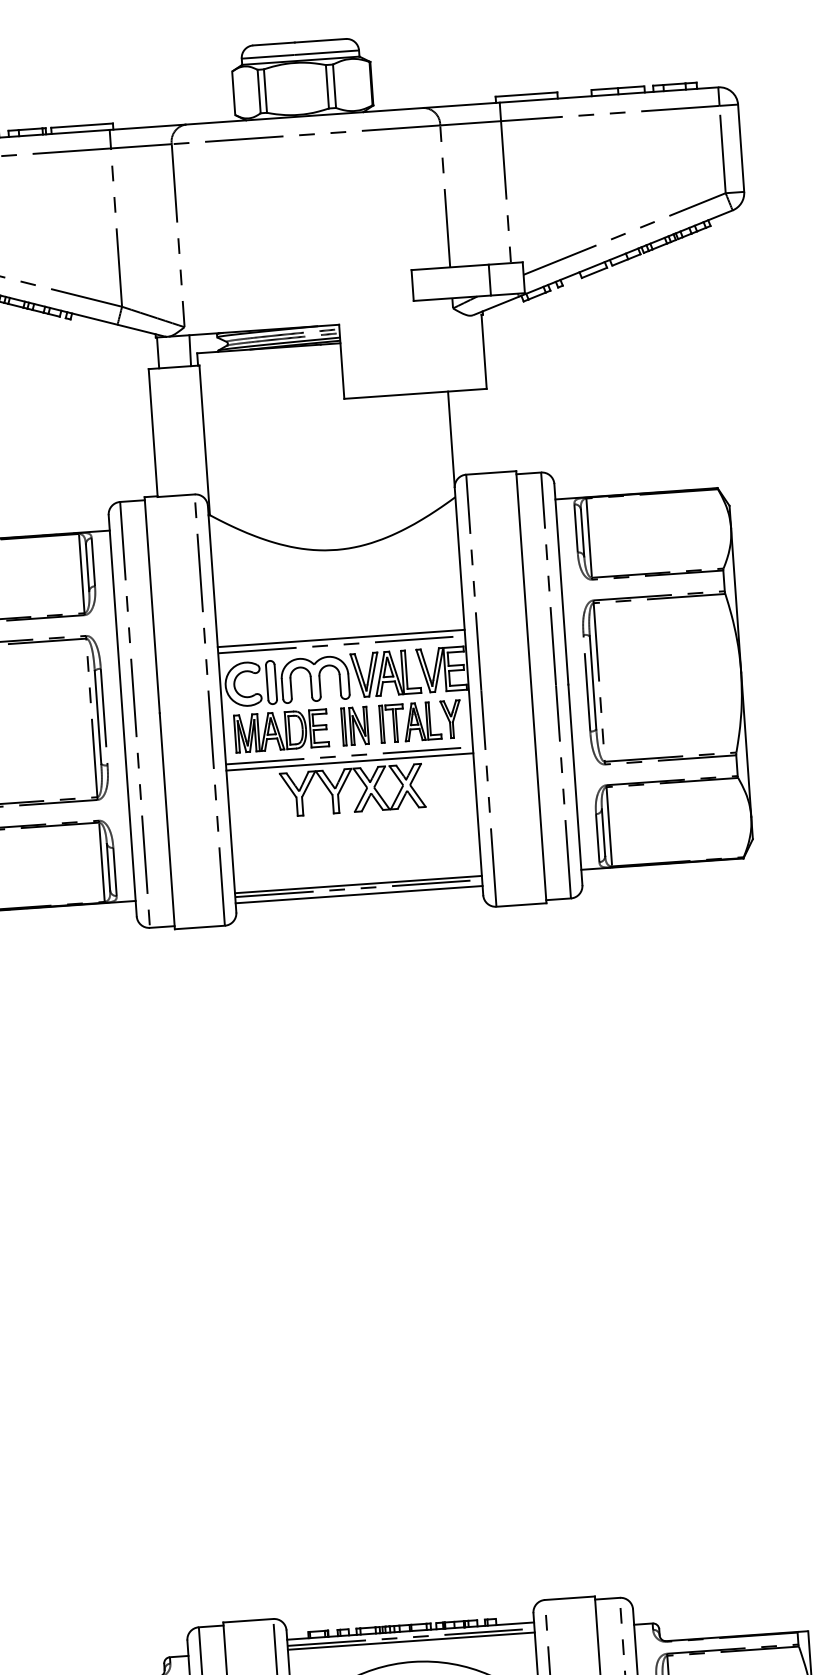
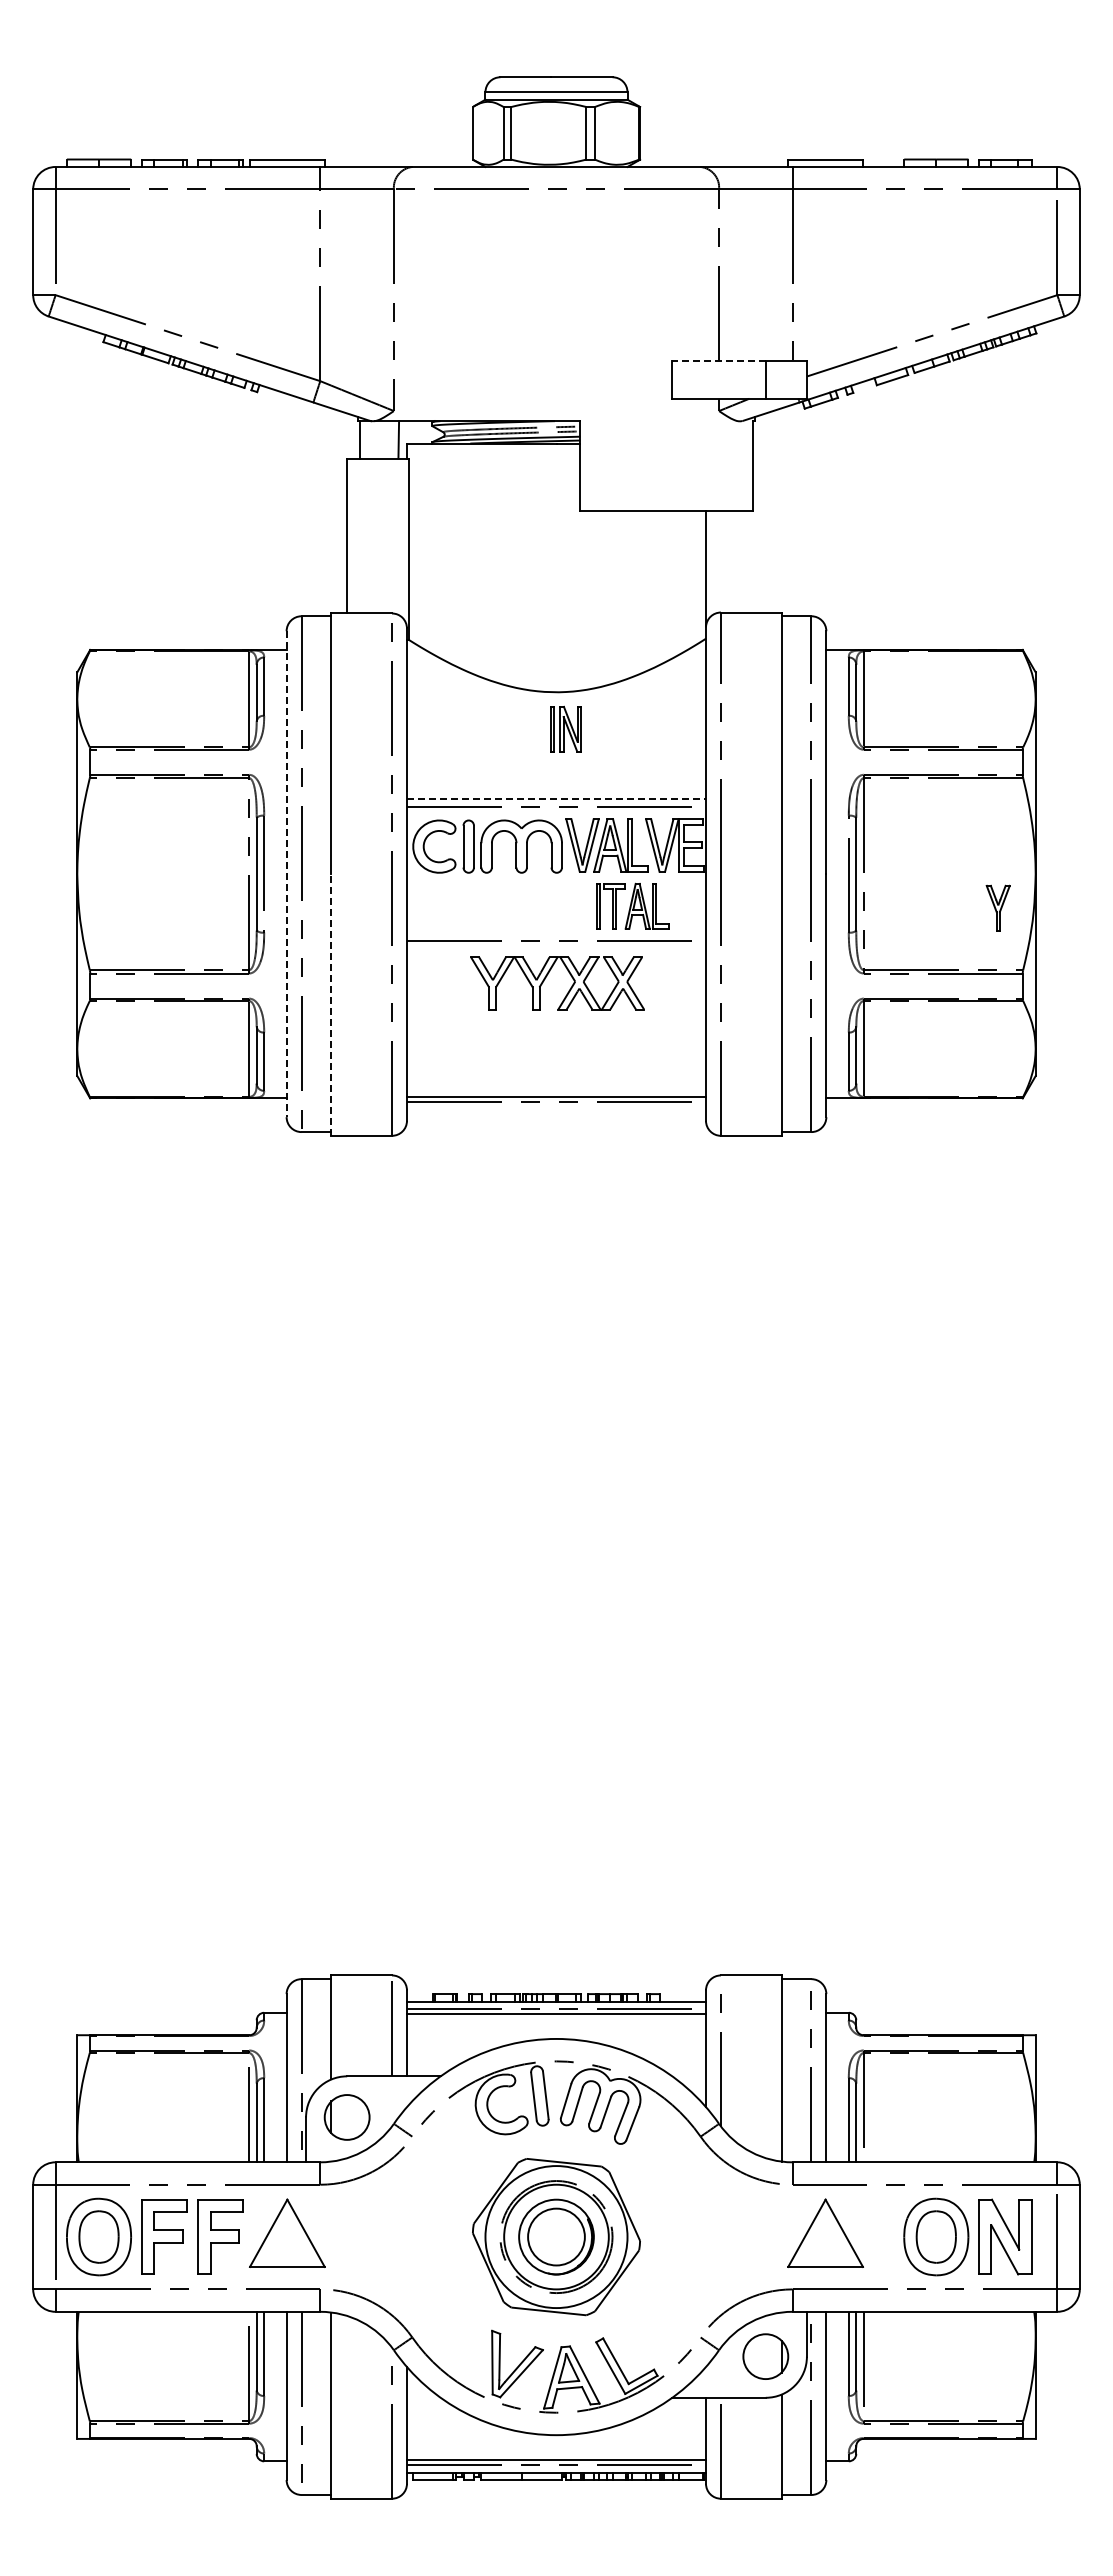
line: (450, 267) -> (719, 361), solid -> dashed
line: (341, 638) -> (556, 799), solid -> dashed
line: (122, 716) -> (286, 874), solid -> dashed
part: (450, 718) -> (997, 907), moved
part: (354, 725) -> (565, 728), moved
part: (281, 730) -> (476, 905), removed
line: (349, 761) -> (556, 948), removed
line: (167, 821) -> (331, 1005), solid -> dashed
line: (359, 894) -> (556, 1109), removed

